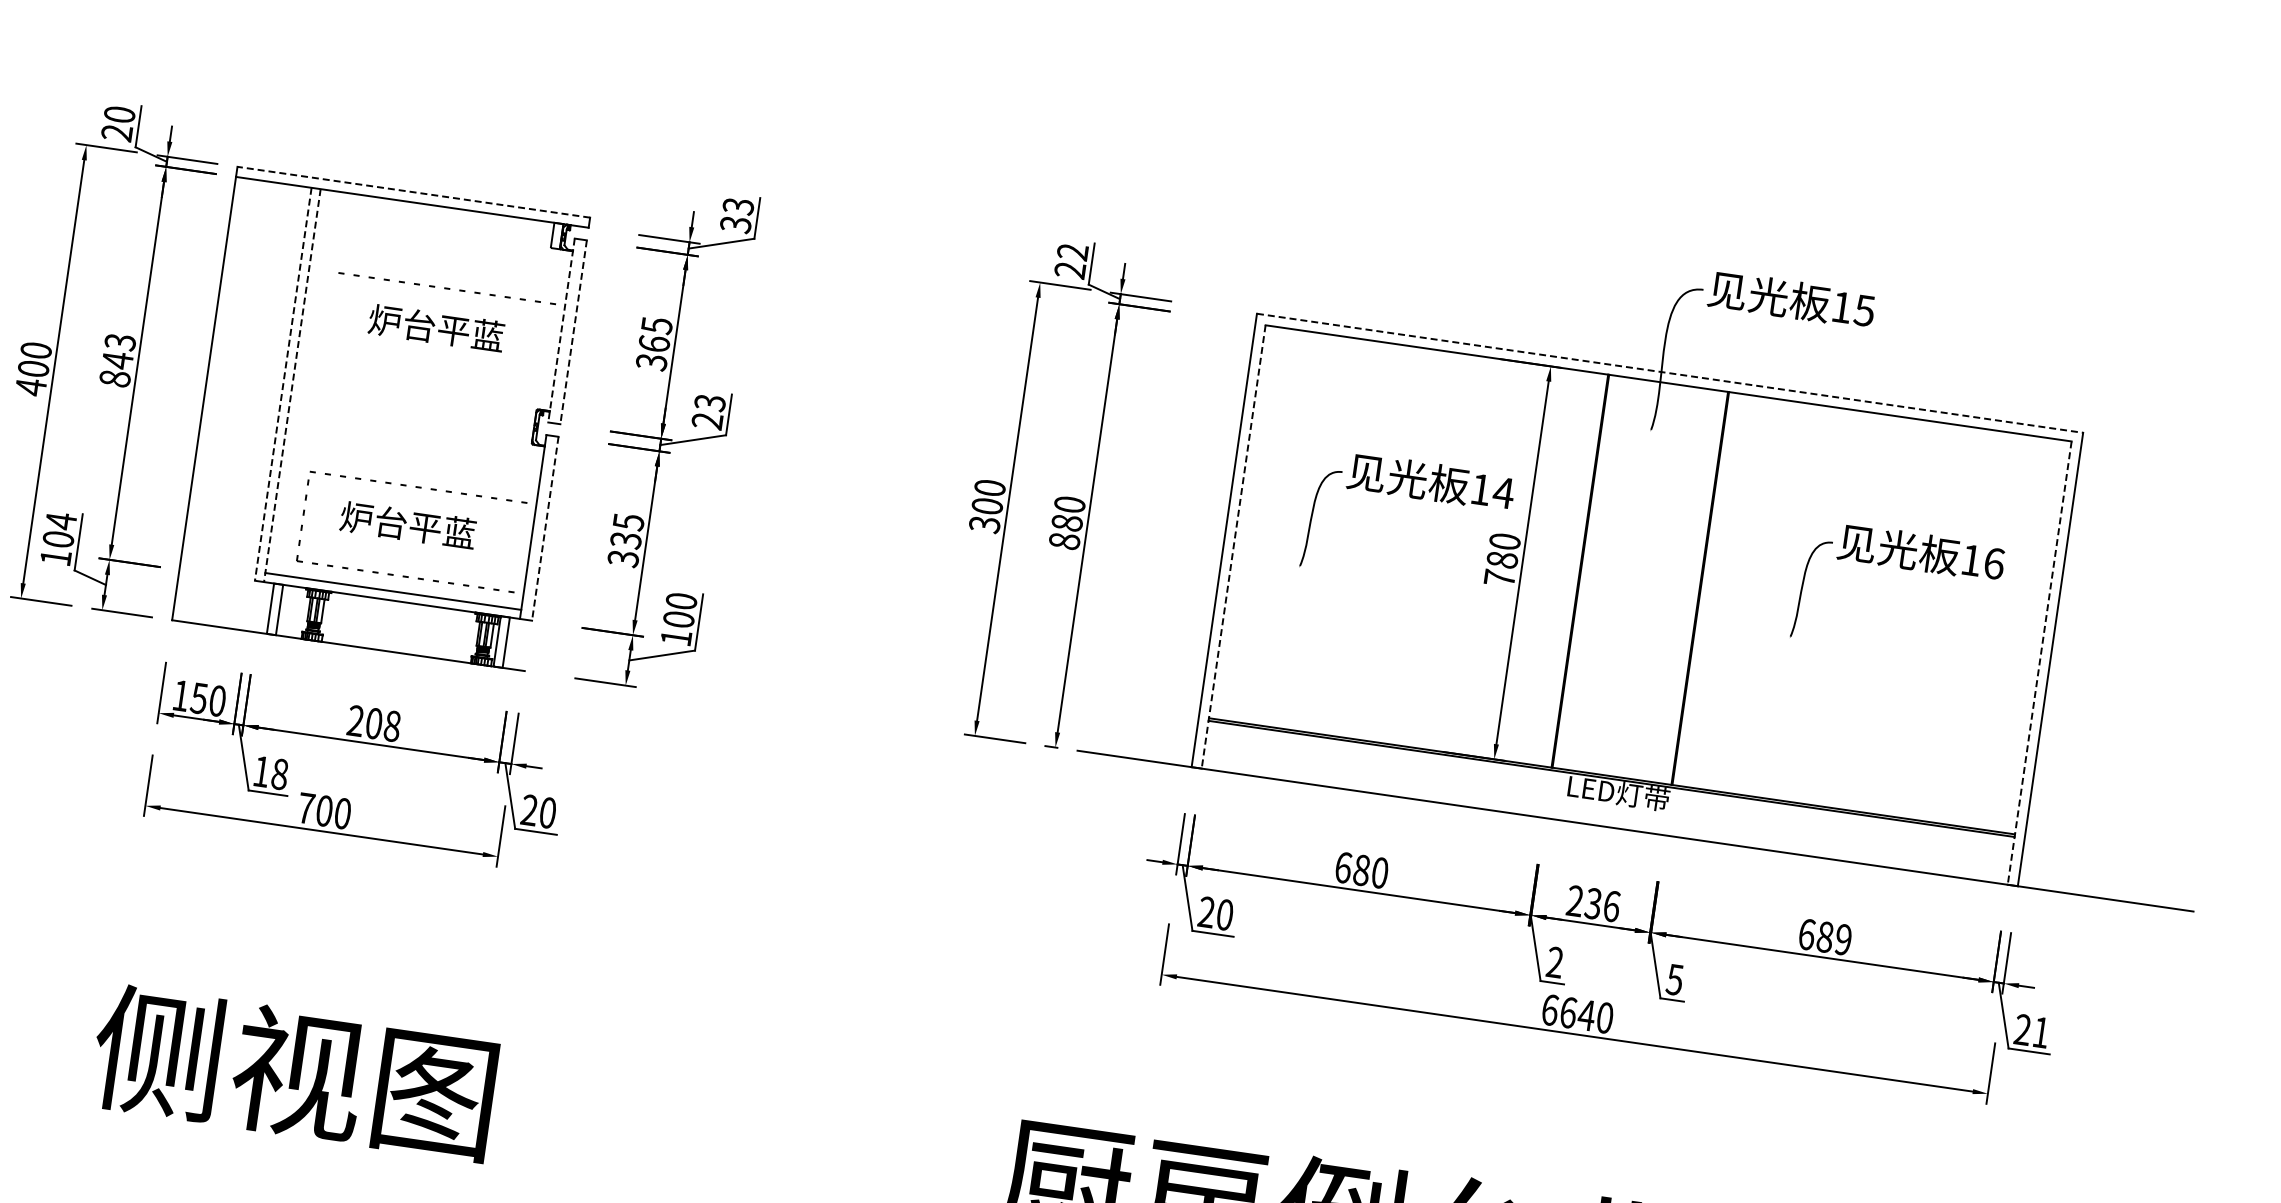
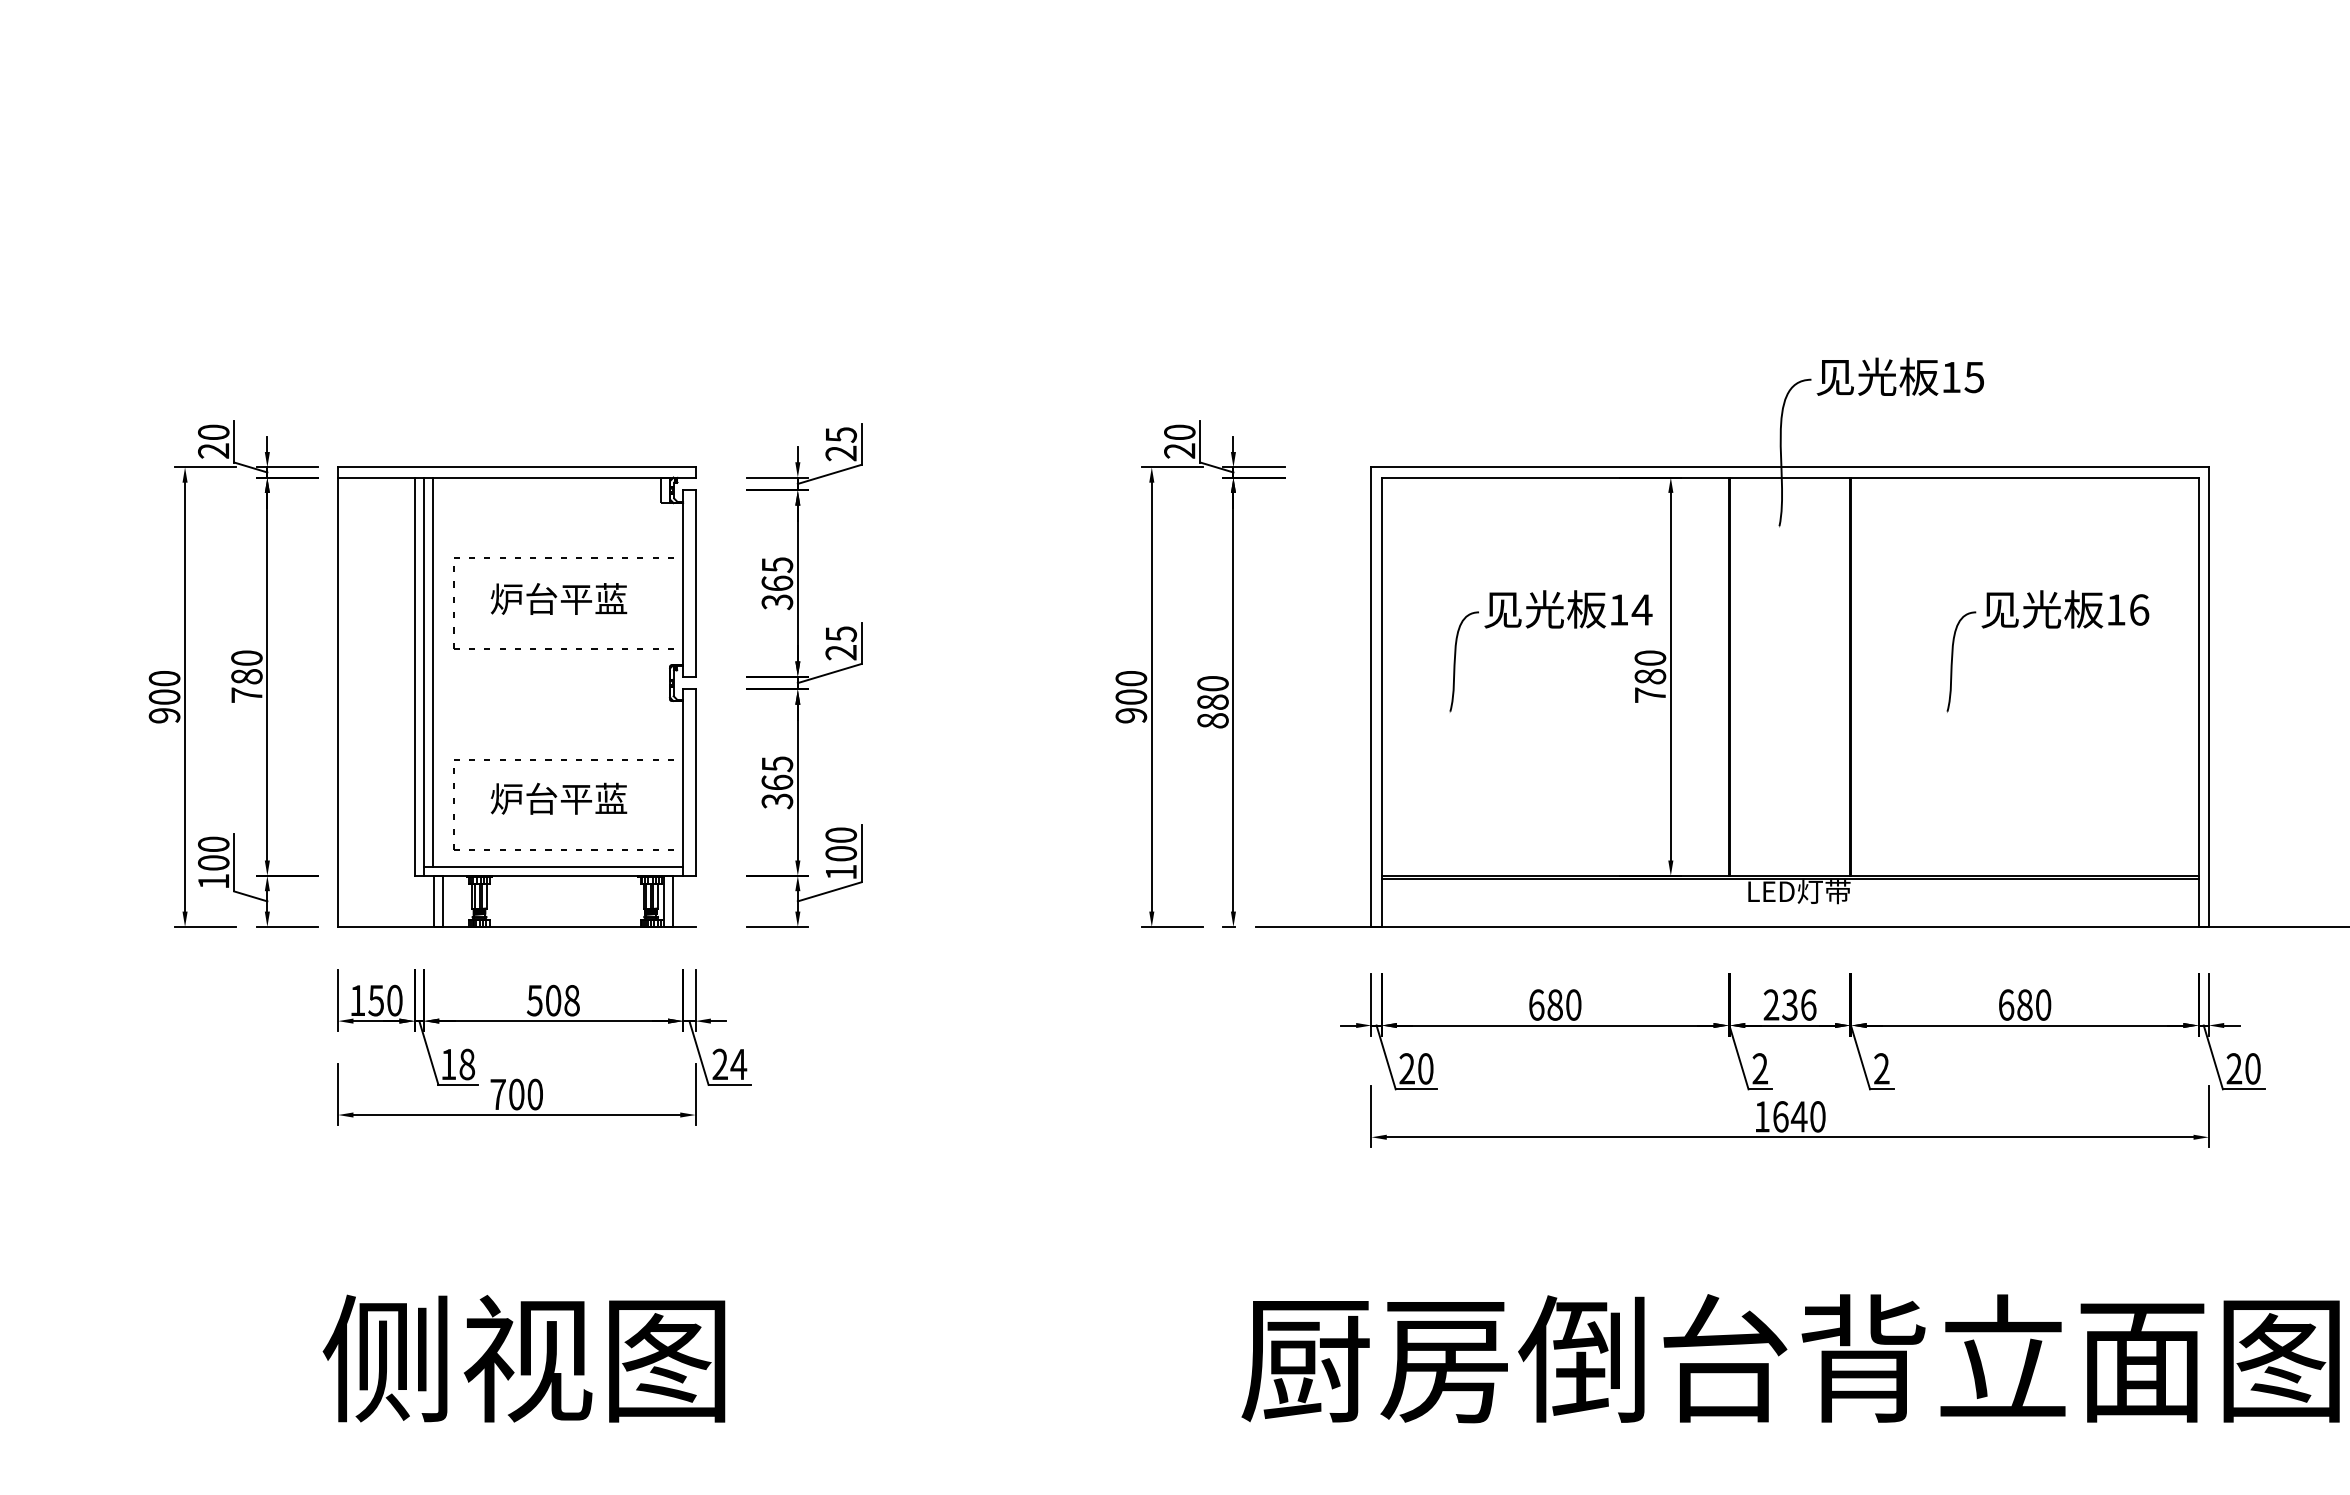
line: (413, 192) -> (516, 467), dashed -> solid
text: (736, 215) -> (840, 444), 33 -> 25
text: (1072, 252) -> (1179, 432), 22 -> 20
line: (561, 331) -> (683, 584), dashed -> solid
line: (573, 333) -> (695, 584), dashed -> solid
text: (117, 360) -> (246, 676), 843 -> 780
line: (1670, 373) -> (1790, 467), dashed -> solid
part: (434, 377) -> (563, 648), added
line: (302, 381) -> (433, 671), added
line: (282, 385) -> (414, 677), dashed -> solid
text: (30, 386) -> (164, 715), 400 -> 900
line: (291, 386) -> (423, 677), dashed -> solid
text: (709, 402) -> (840, 633), 23 -> 25
text: (60, 521) -> (213, 844), 104 -> 100
text: (984, 524) -> (1131, 715), 300 -> 900
line: (545, 529) -> (695, 783), dashed -> solid
text: (626, 540) -> (777, 782), 335 -> 365
line: (1233, 547) -> (1381, 702), dashed -> solid
line: (2039, 663) -> (2198, 702), dashed -> solid
text: (355, 720) -> (534, 1000), 208 -> 508
text: (547, 812) -> (738, 1064), 20 -> 24
text: (1843, 939) -> (2043, 1004), 689 -> 680
text: (1674, 979) -> (1881, 1068), 5 -> 2
text: (1550, 1009) -> (1762, 1116), 6640 -> 1640
text: (2040, 1032) -> (2252, 1068), 21 -> 20

